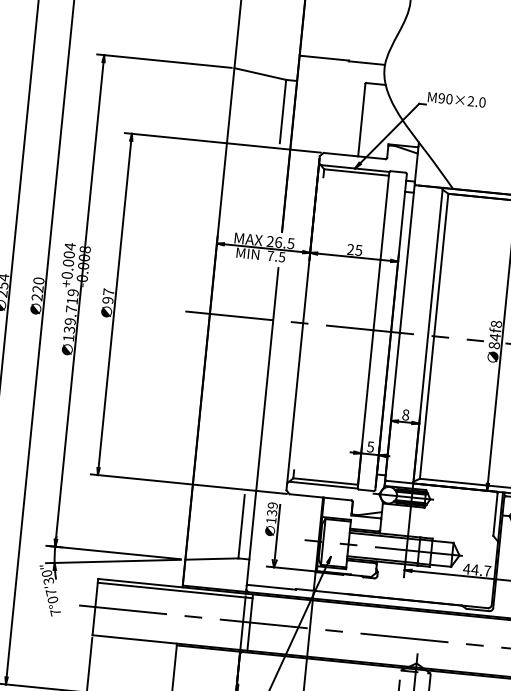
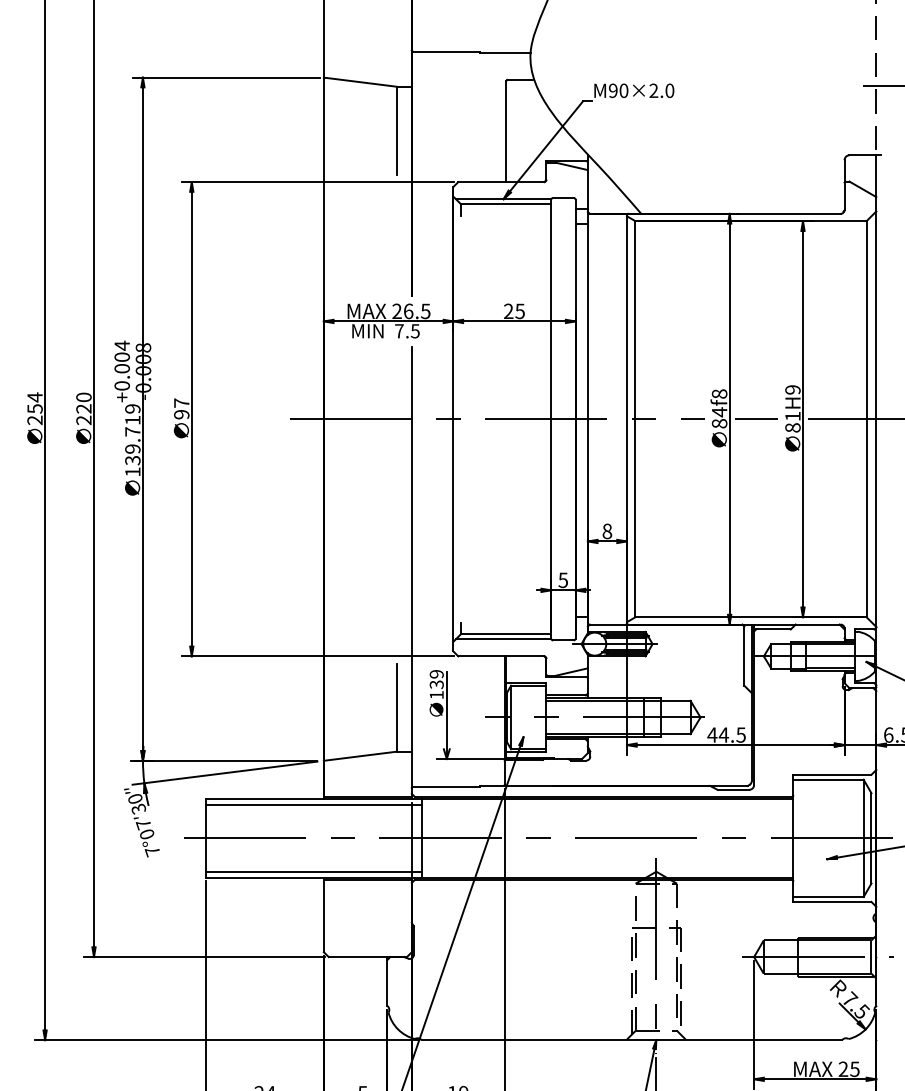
text: (487, 570) -> (740, 734), 44.7 -> 44.5
line: (169, 639) -> (313, 872), added

